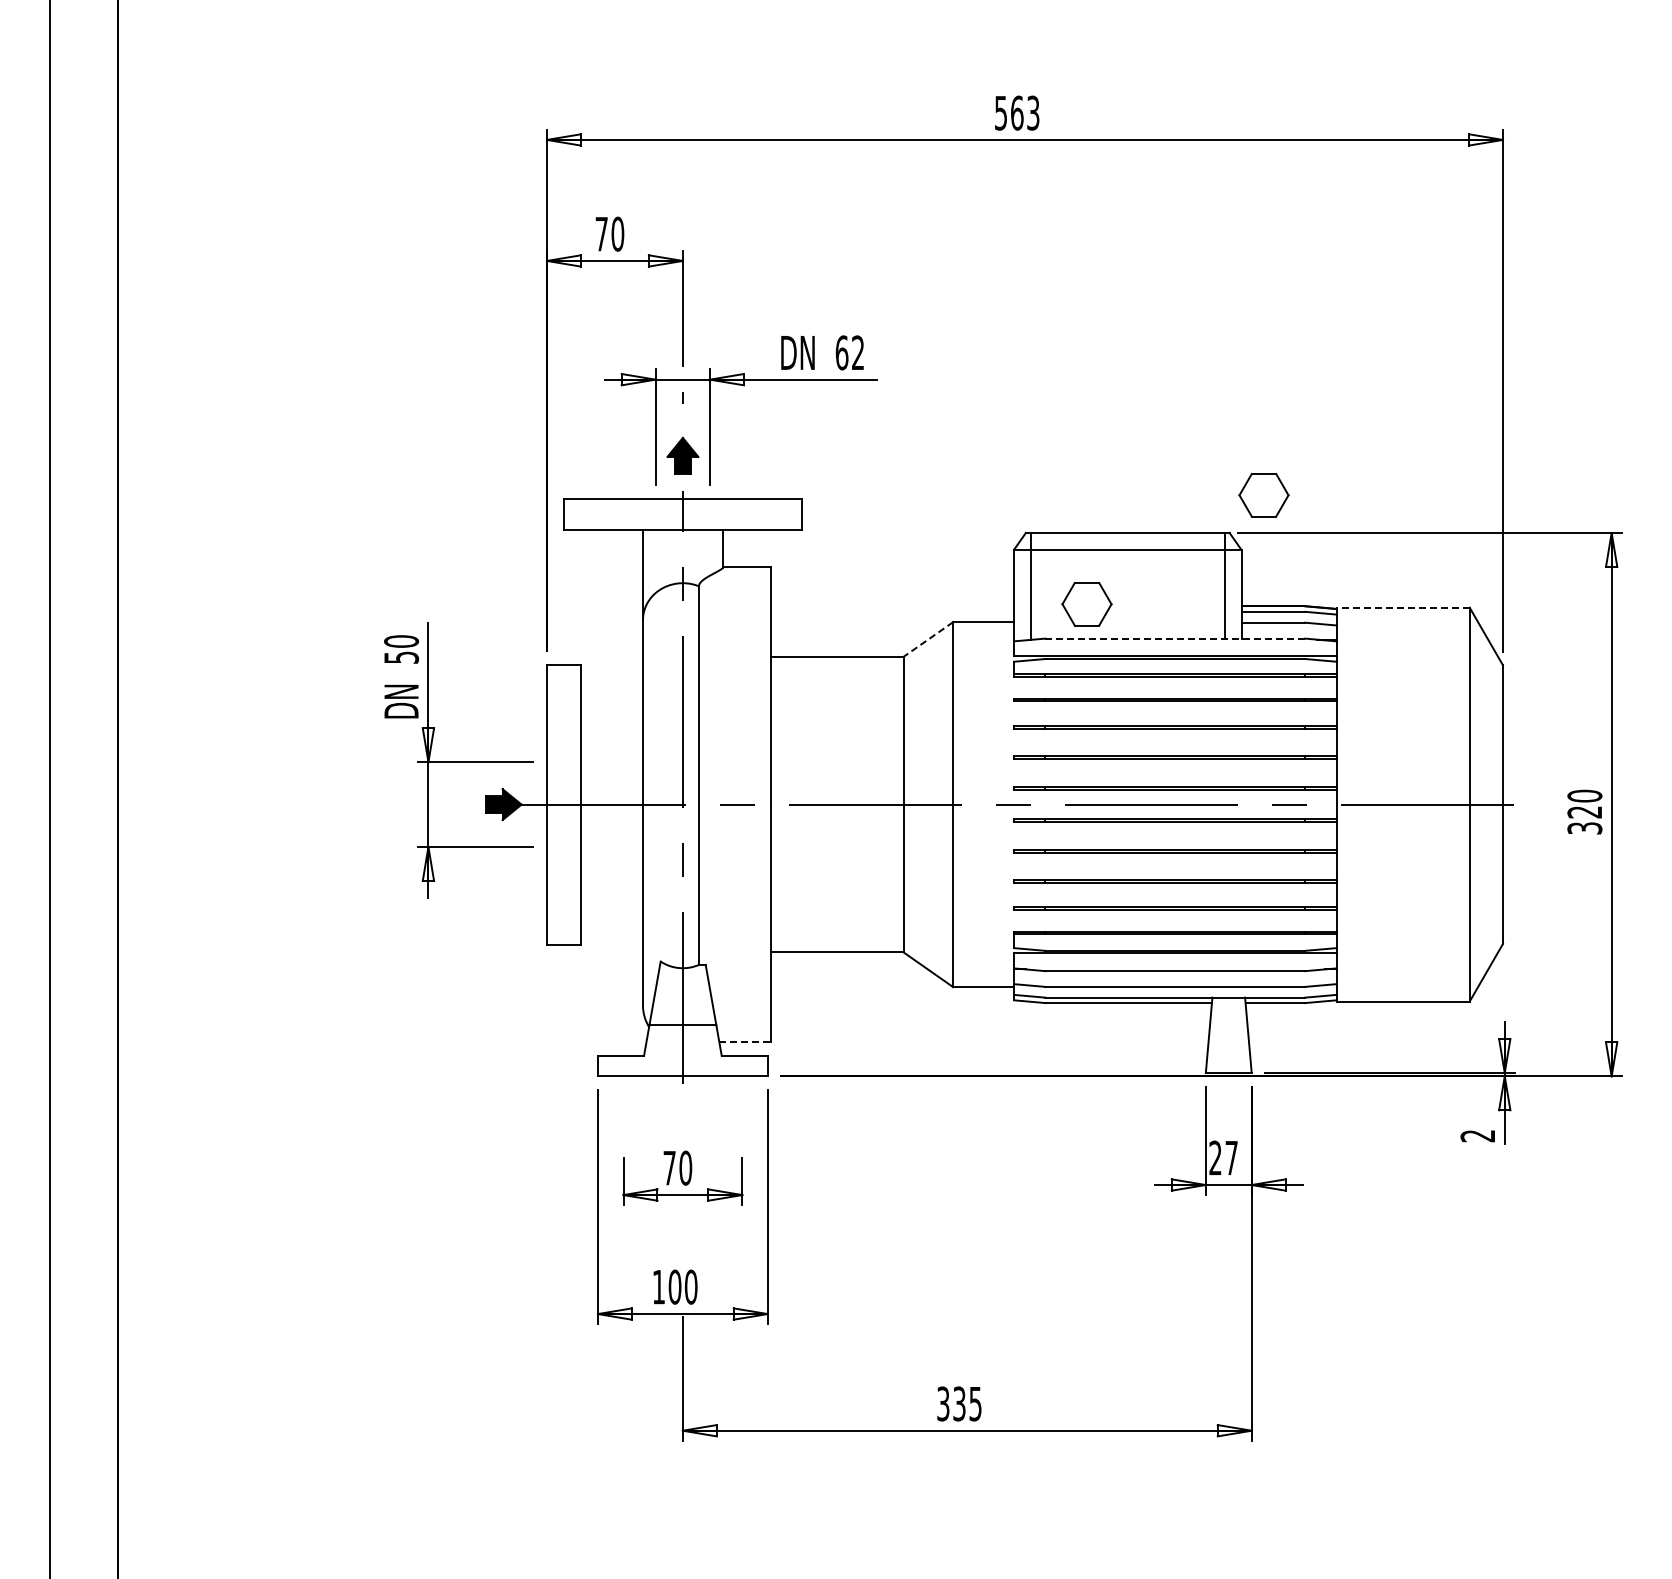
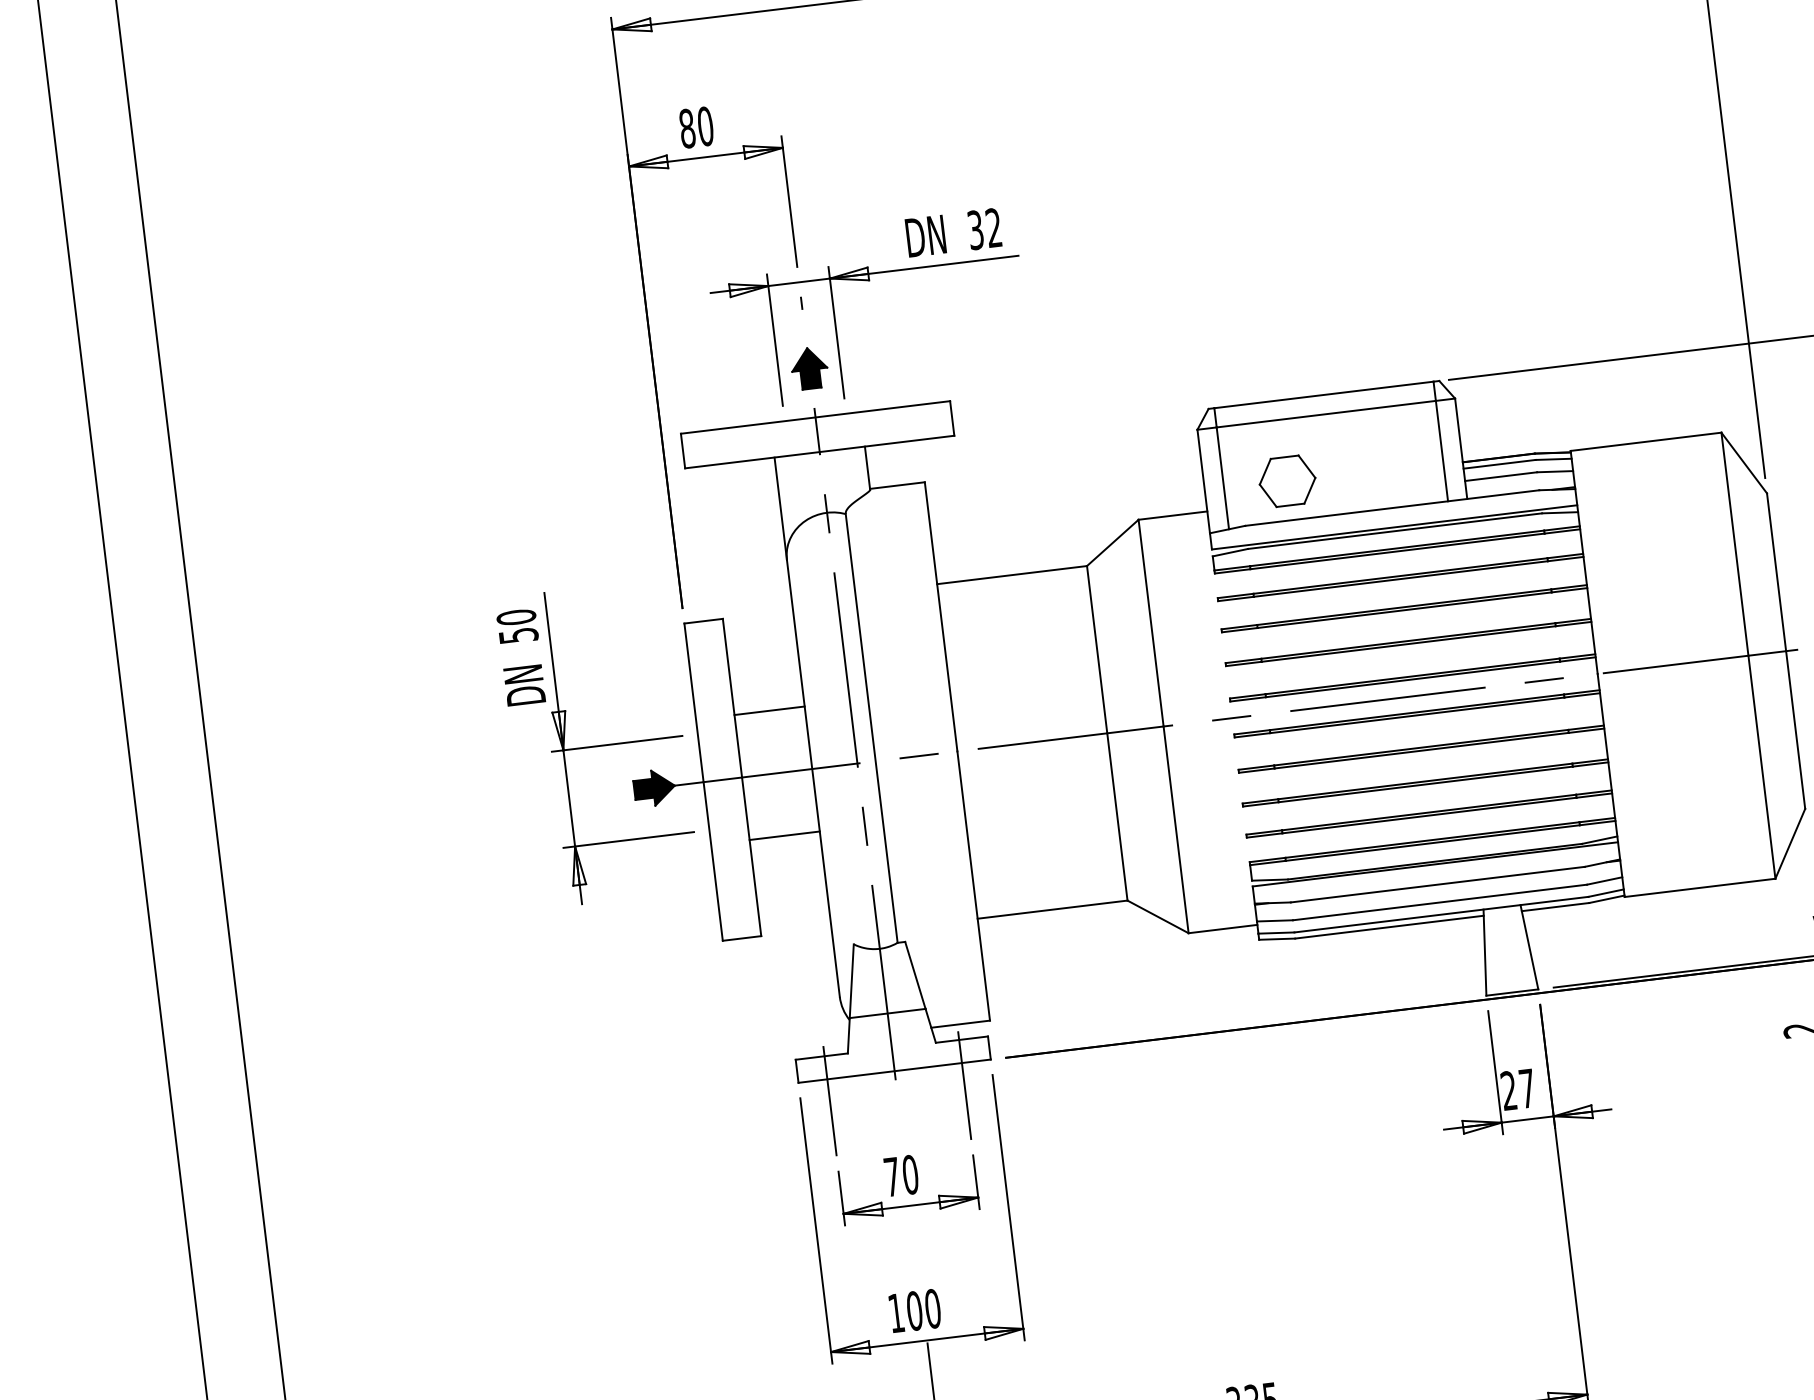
text: (601, 233) -> (686, 127), 70 -> 80
text: (841, 352) -> (975, 229), 62 -> 32
part: (1263, 495) -> (1472, 333), removed
line: (1403, 607) -> (1646, 441), dashed -> solid
line: (1175, 638) -> (1392, 507), dashed -> solid
line: (927, 639) -> (1111, 543), dashed -> solid
line: (612, 749) -> (770, 710), added
line: (612, 859) -> (785, 835), added
line: (745, 1042) -> (960, 1024), dashed -> solid
line: (623, 1095) -> (830, 1101), added
line: (742, 1096) -> (964, 1085), added

